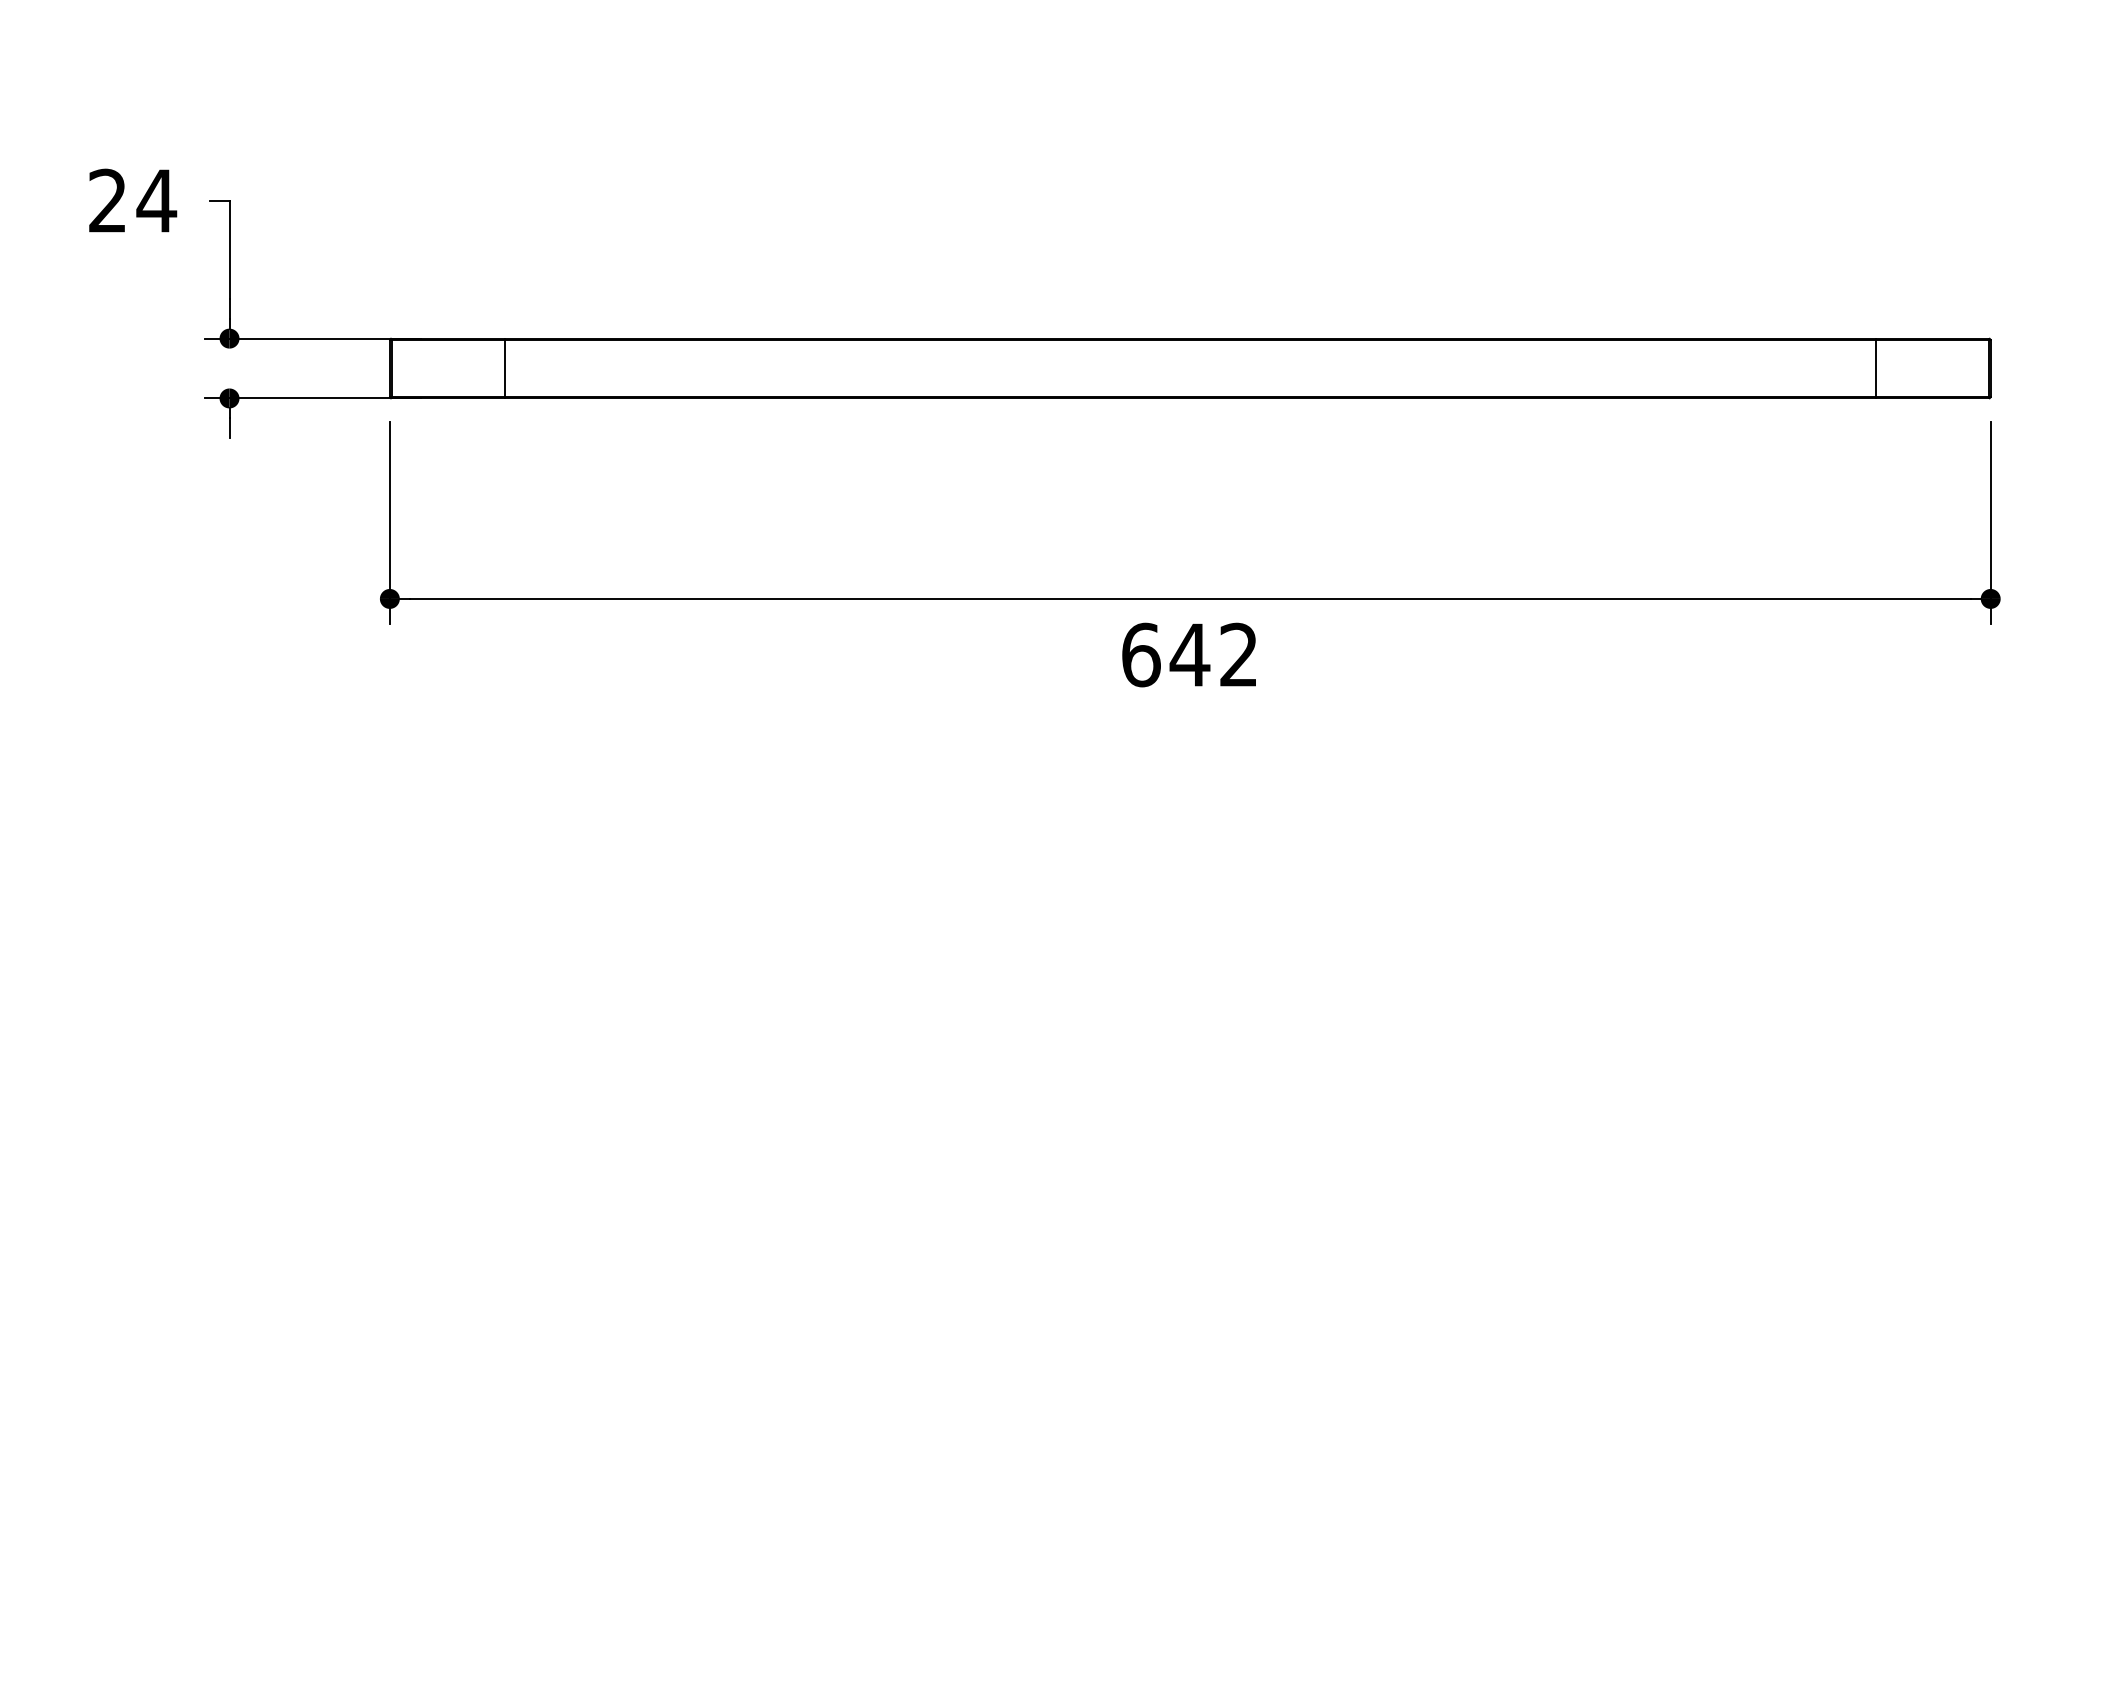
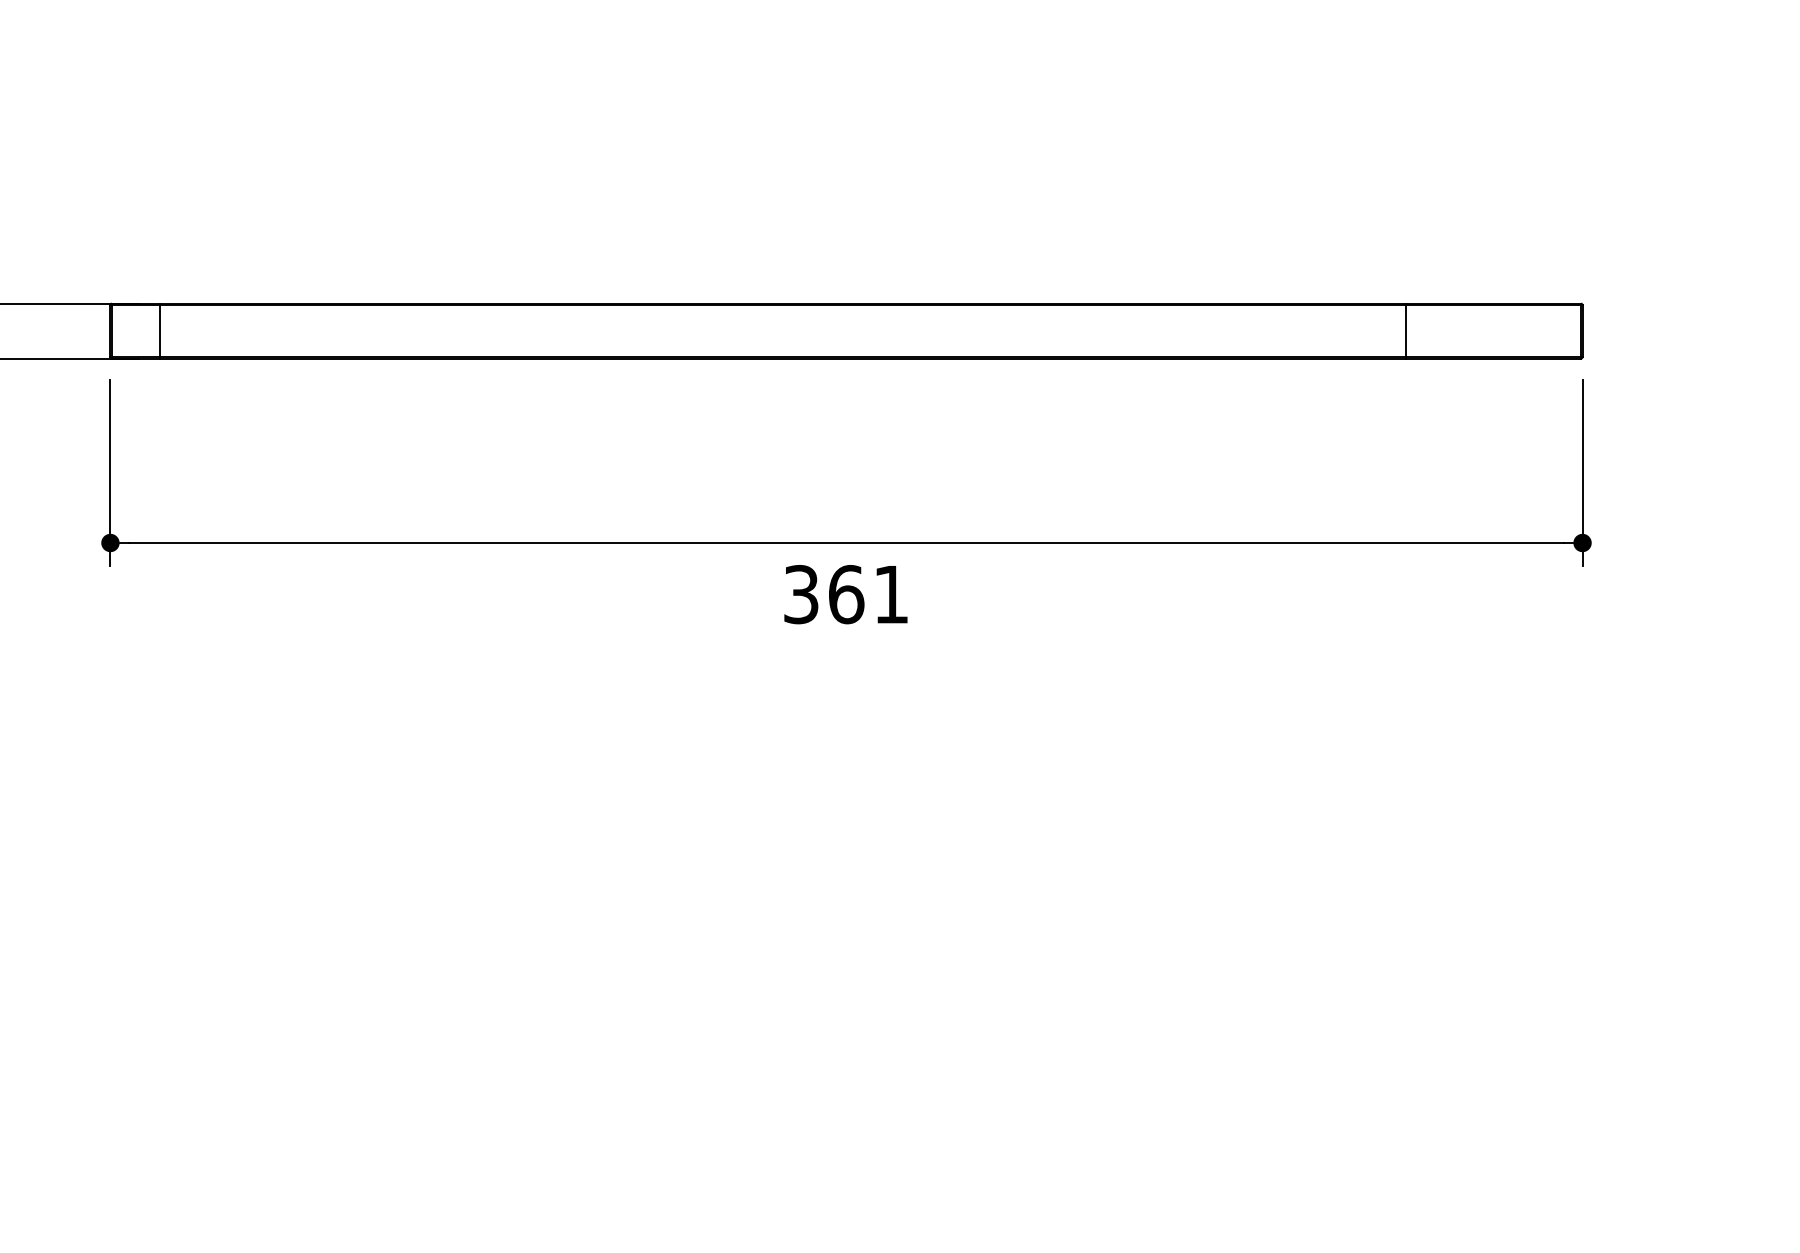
line: (504, 368) -> (159, 331), moved
line: (1876, 368) -> (1406, 331), moved
text: (1189, 654) -> (845, 594), 642 -> 361

